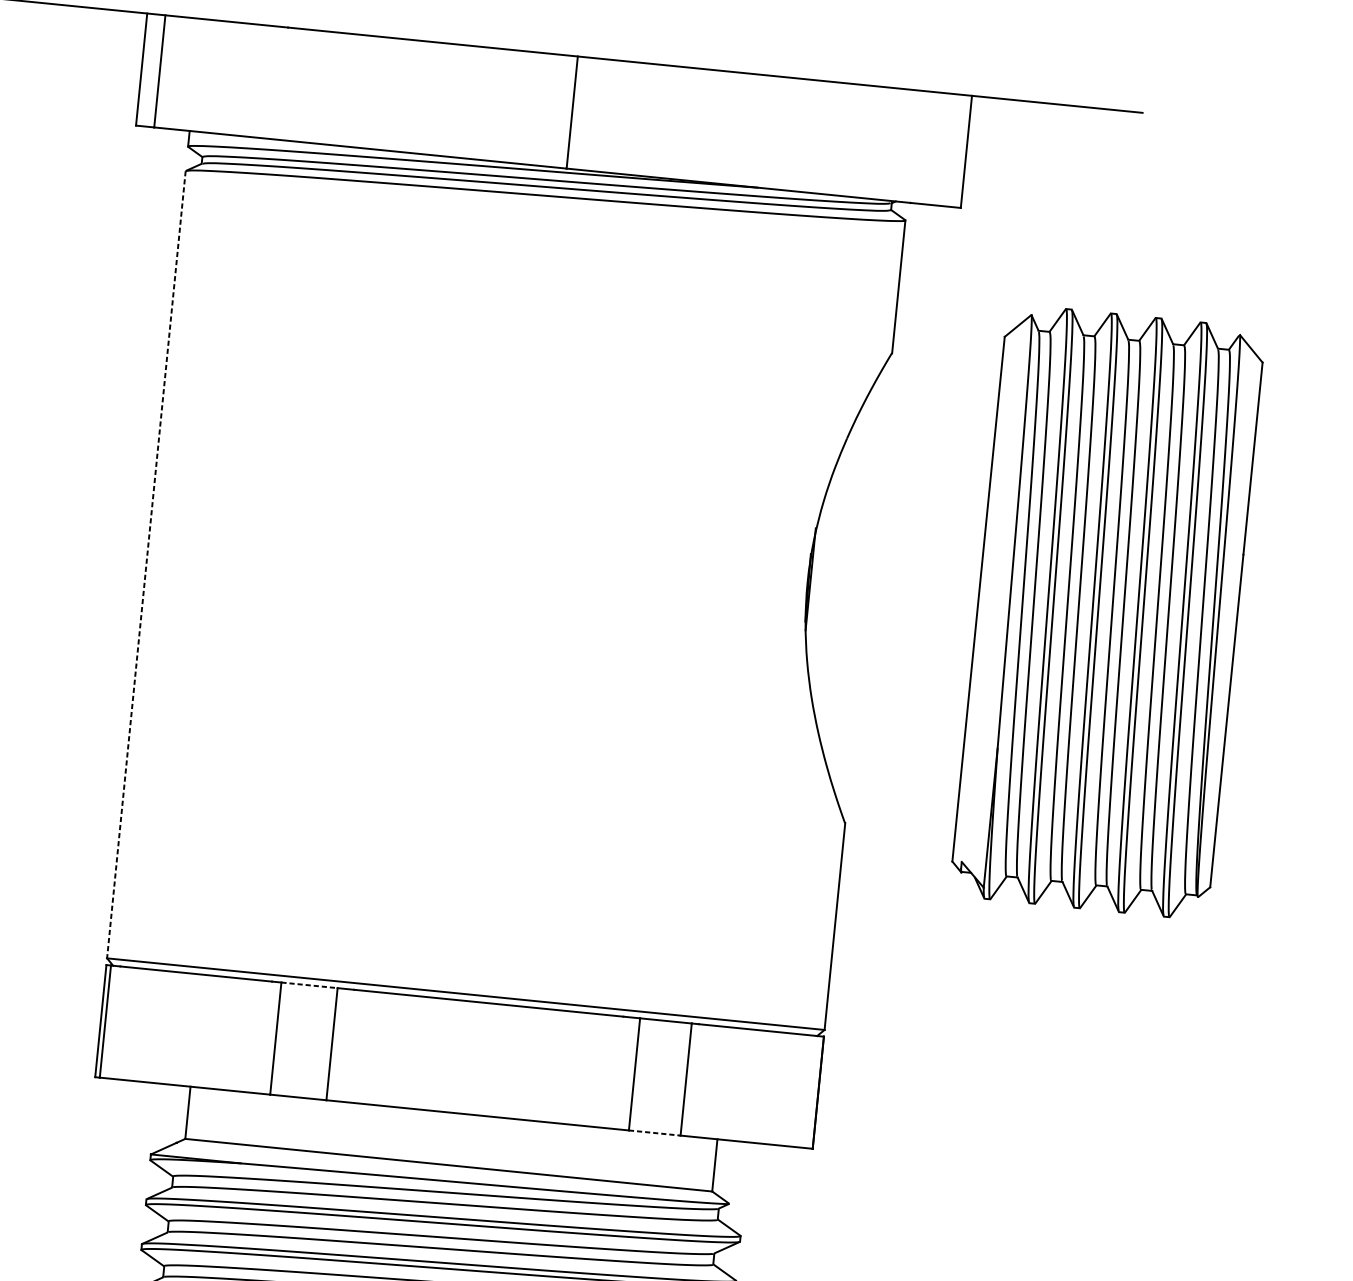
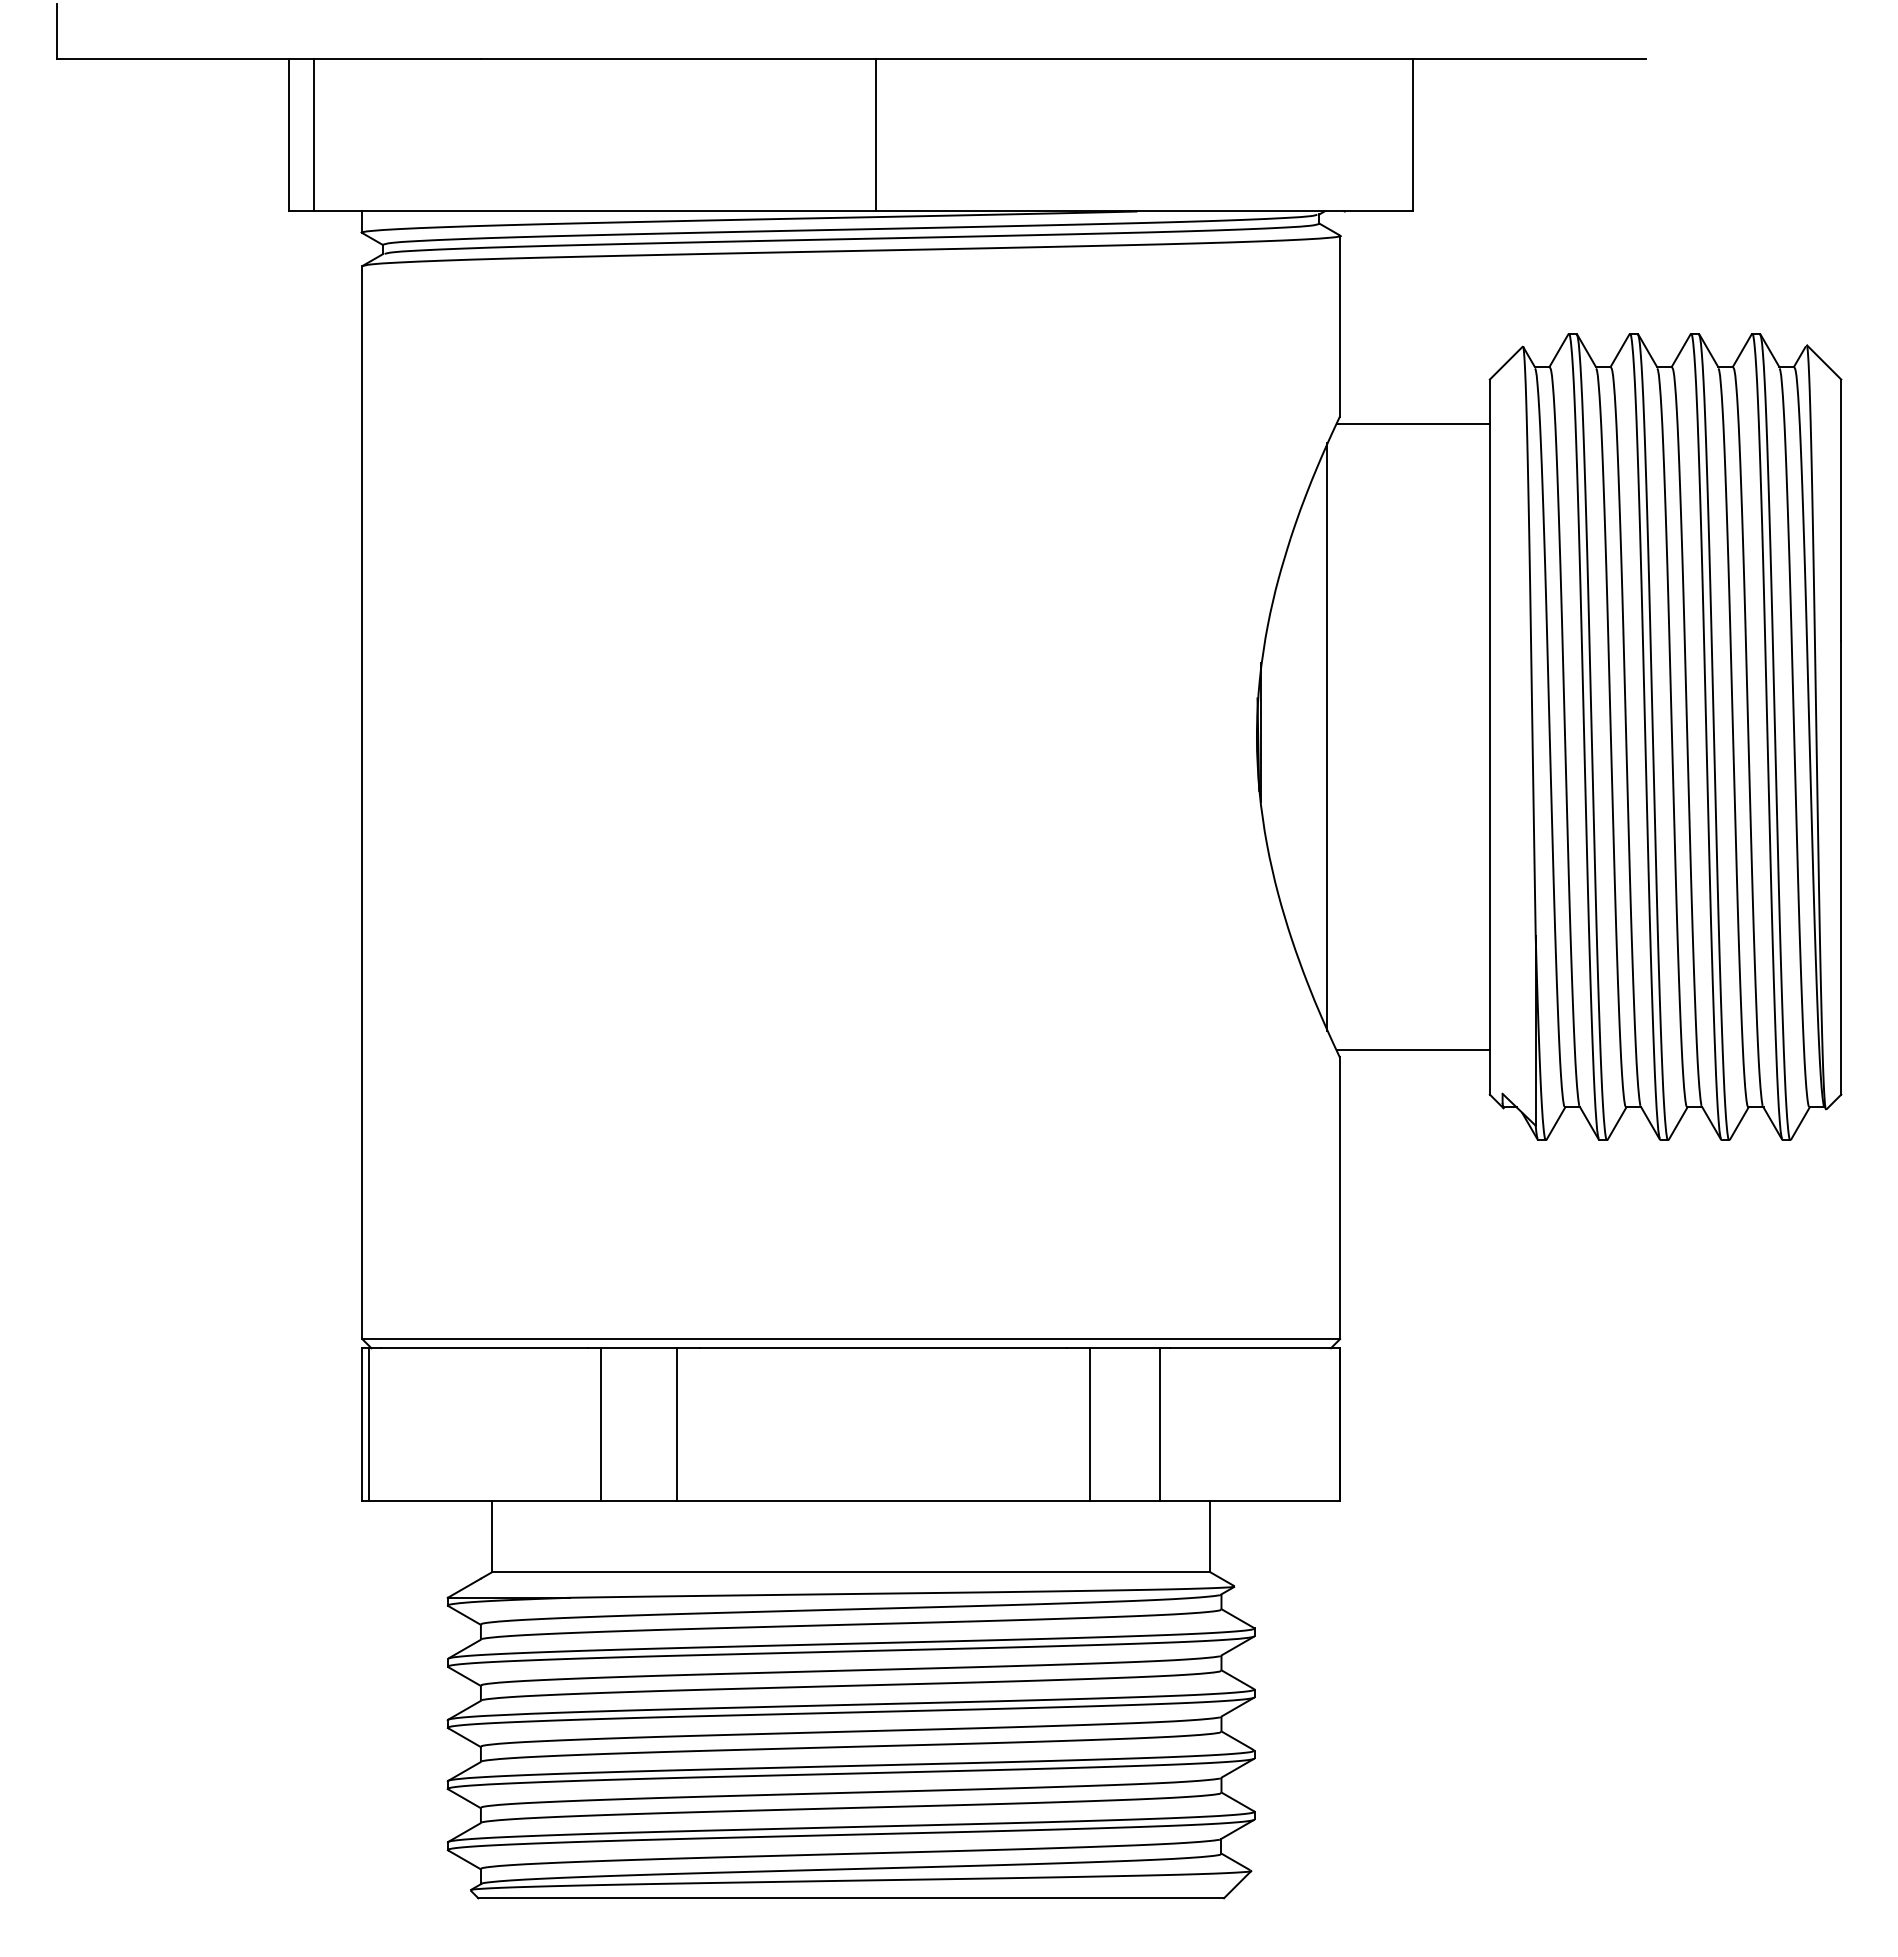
line: (944, 363) -> (1412, 423), added
line: (146, 565) -> (362, 803), dashed -> solid
line: (858, 586) -> (1326, 736), added
line: (898, 823) -> (1412, 1050), added
line: (309, 985) -> (639, 1348), dashed -> solid
line: (655, 1133) -> (1125, 1501), dashed -> solid

